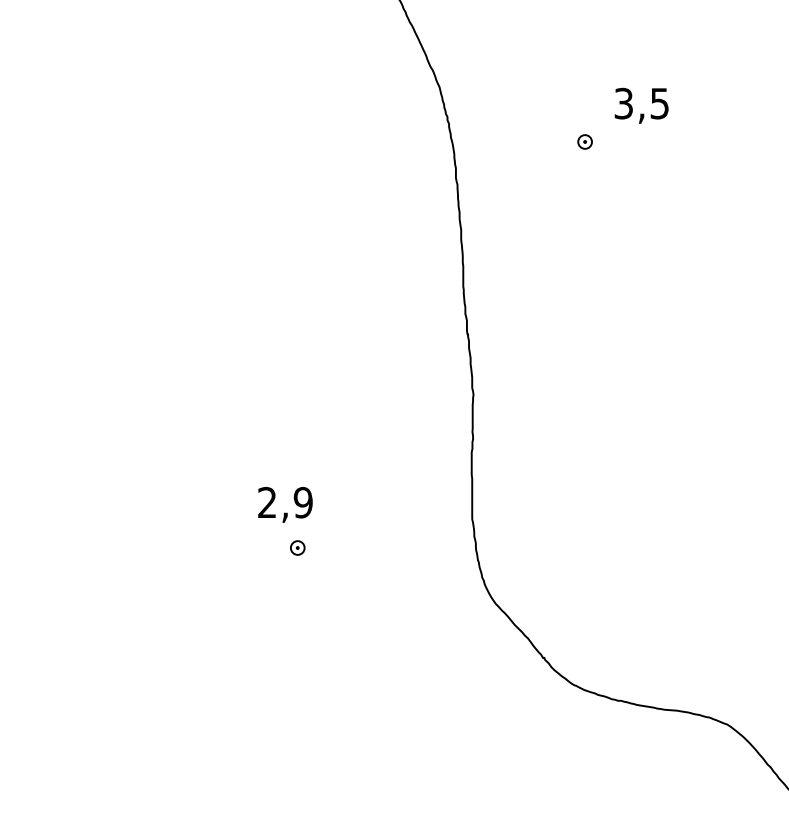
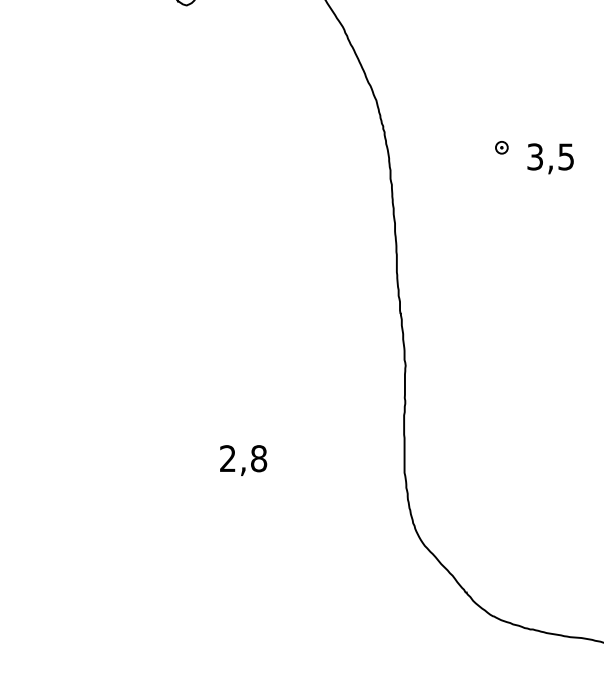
text: (641, 105) -> (550, 158), moved
text: (302, 502) -> (258, 458), 2,9 -> 2,8
part: (297, 547) -> (253, 497), removed

